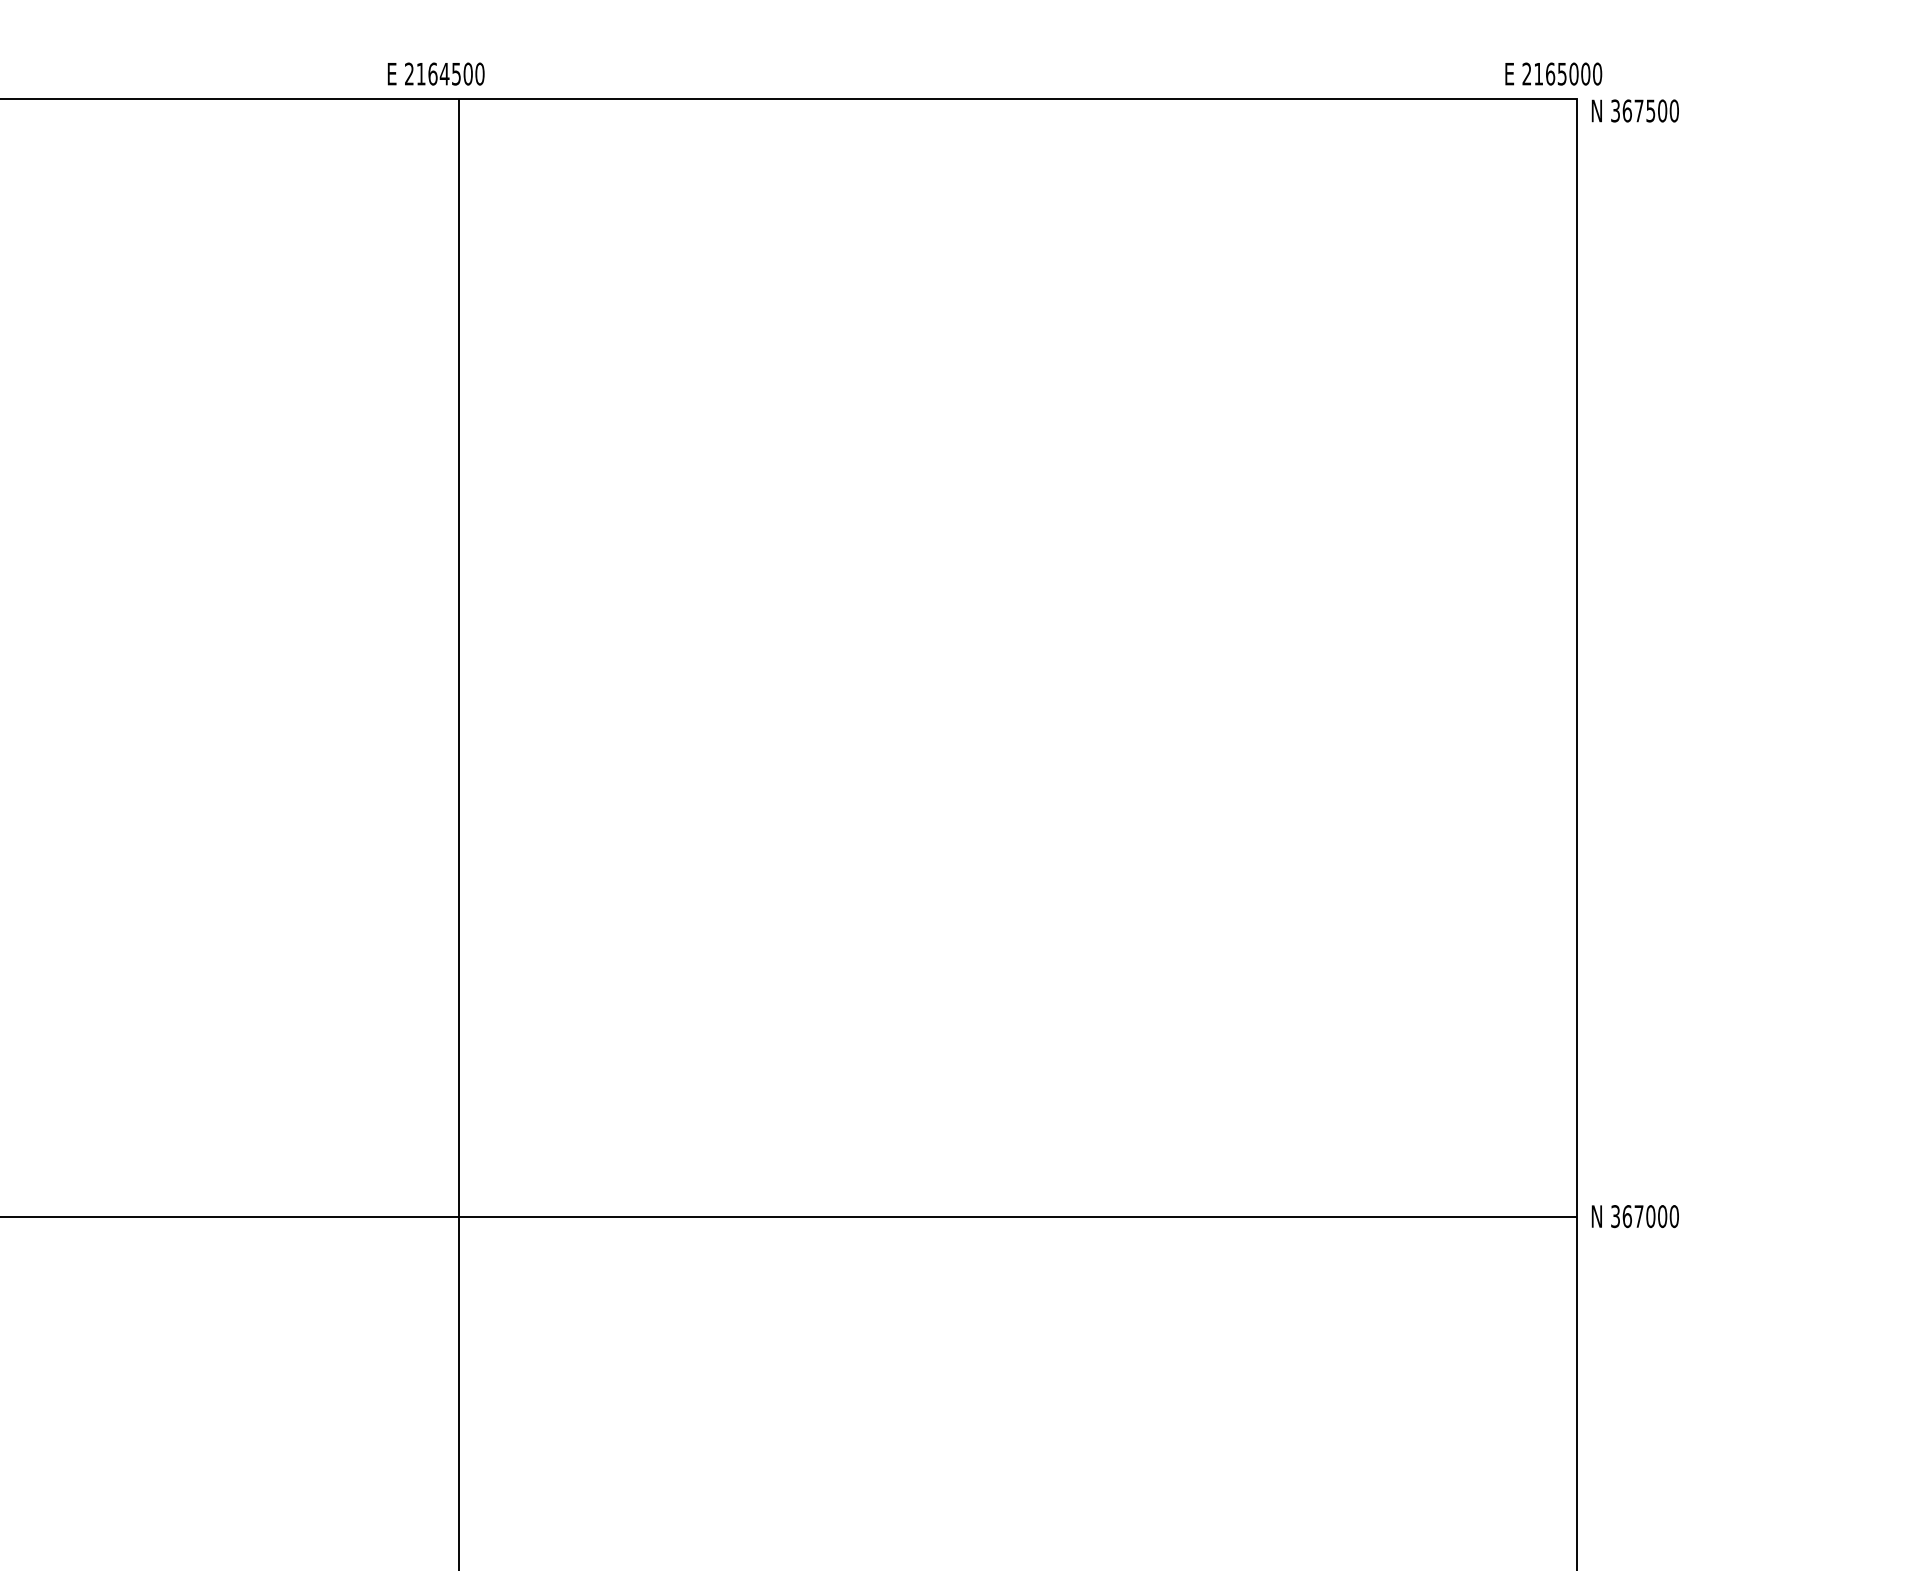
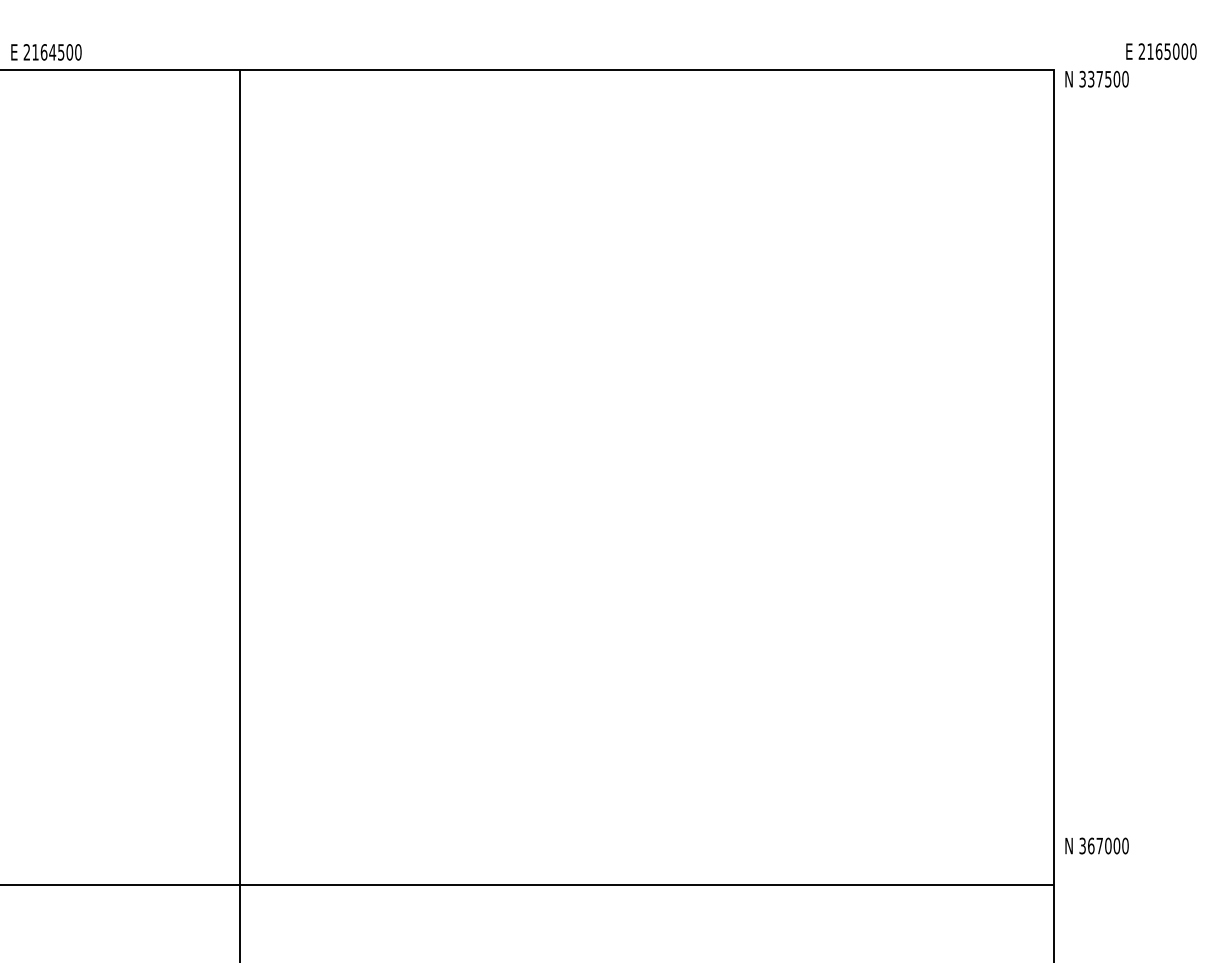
text: (435, 73) -> (45, 51), moved
text: (1553, 73) -> (1161, 51), moved
text: (1626, 110) -> (1090, 78), 367500 -> 337500
text: (1634, 1216) -> (1096, 845), moved

